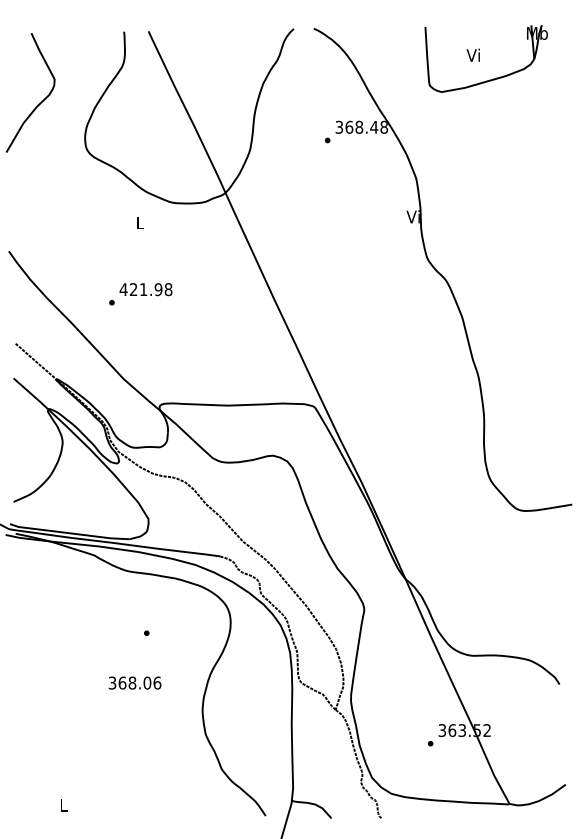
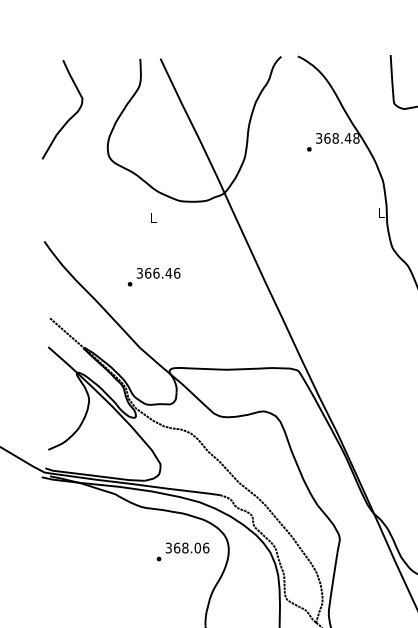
text: (412, 216) -> (379, 212), Vi -> L
text: (145, 289) -> (157, 273), 421.98 -> 366.46
text: (134, 682) -> (187, 547), moved

